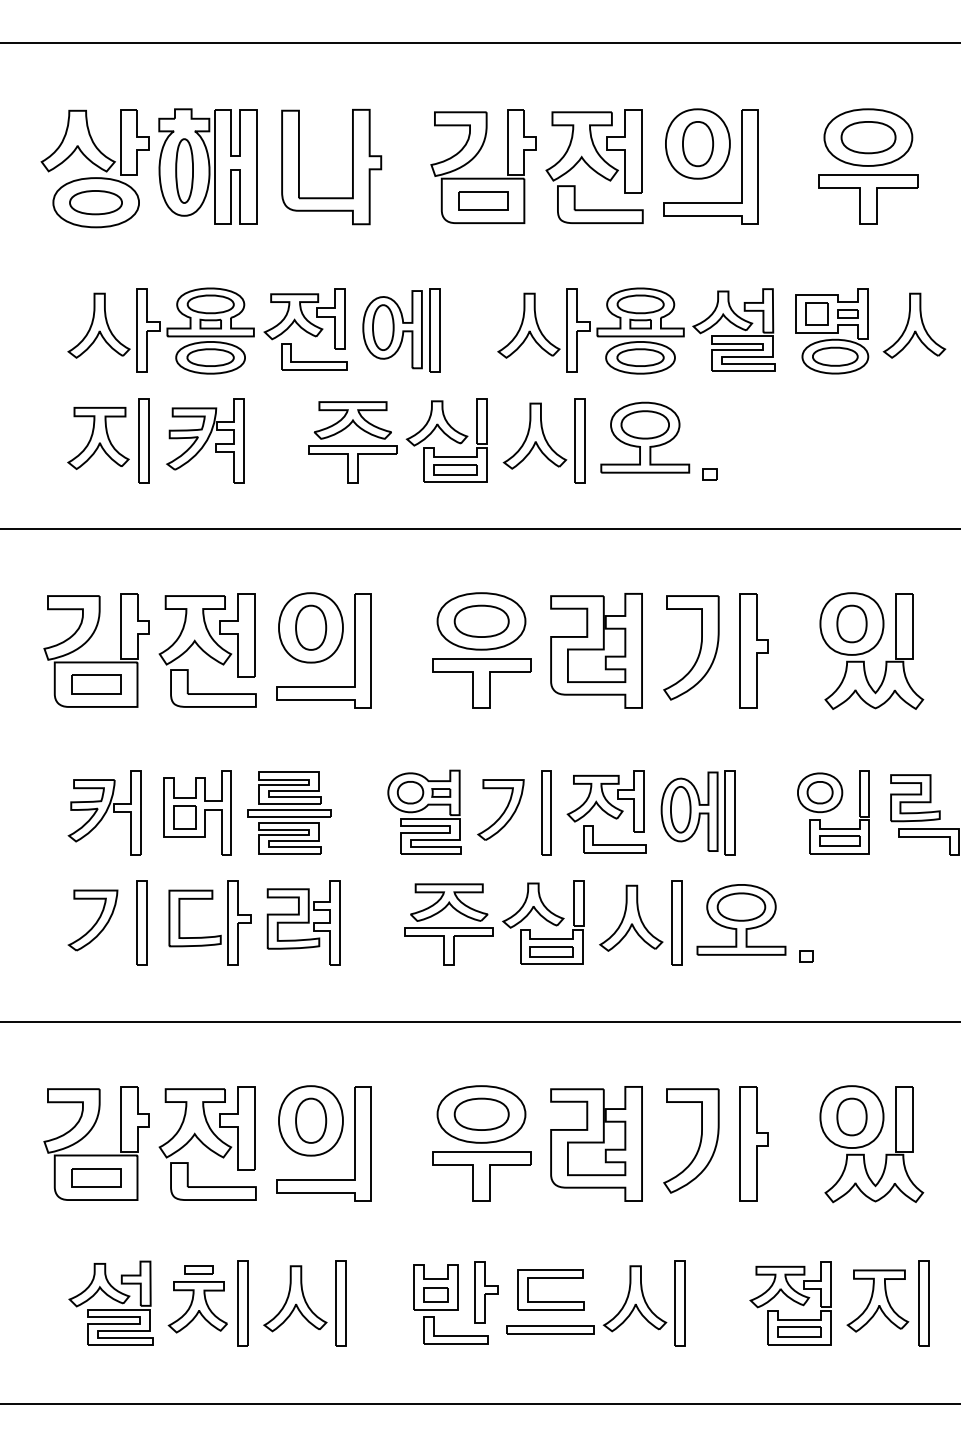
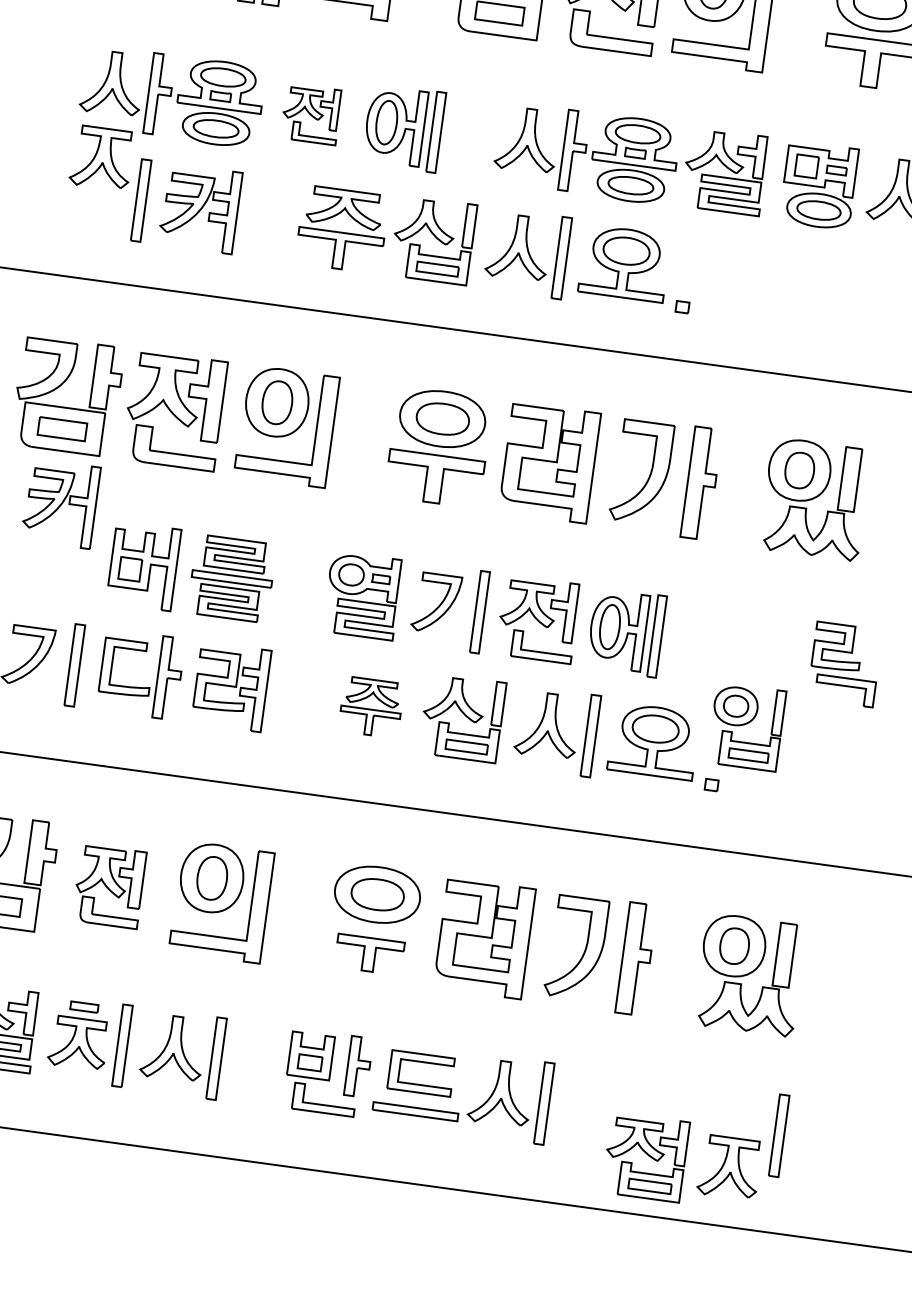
part: (305, 329) -> (311, 114), size x0.7
part: (98, 438) -> (101, 158), moved
part: (104, 812) -> (60, 503), moved
part: (833, 812) -> (746, 727), moved
part: (448, 924) -> (370, 707), size x0.7
part: (207, 1143) -> (109, 886), size x0.7
part: (481, 1176) -> (369, 954), size x0.7
part: (877, 1300) -> (729, 1167), moved
part: (790, 1303) -> (645, 1157), moved

